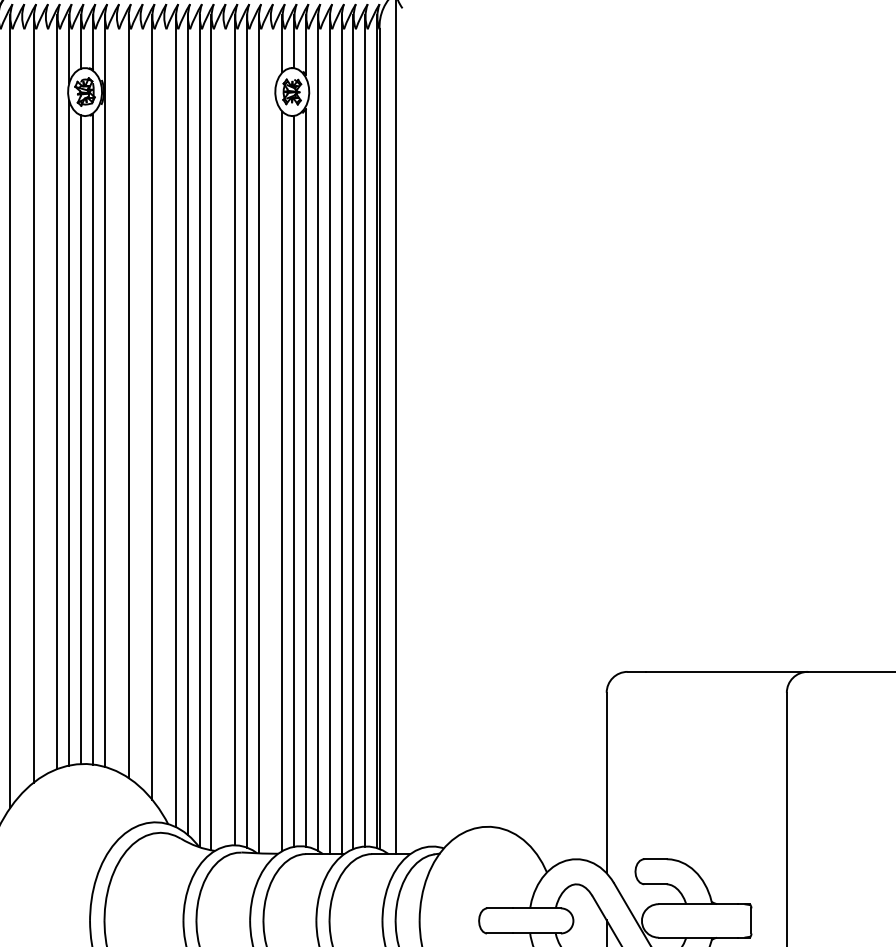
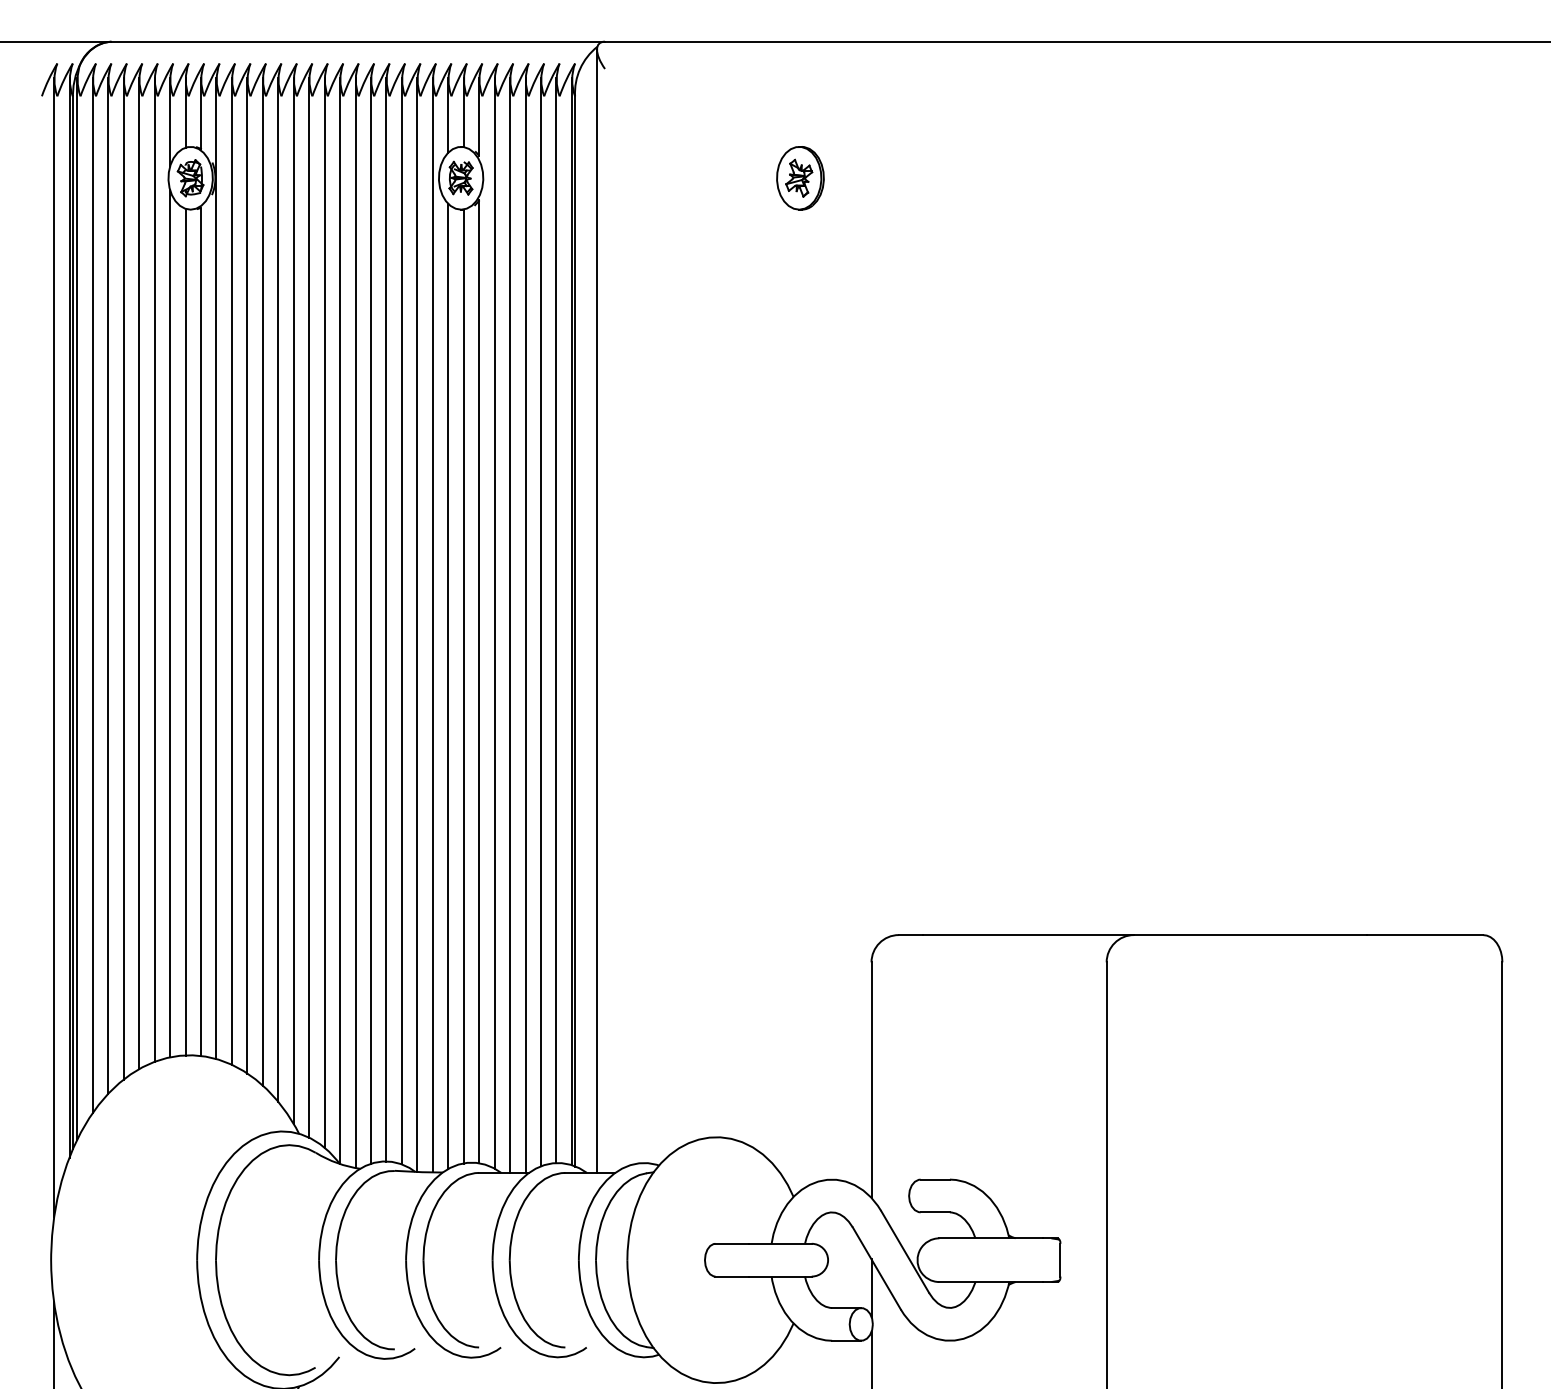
part: (552, 92) -> (800, 178), added
line: (116, 393) -> (231, 571), added
line: (45, 394) -> (139, 573), added
line: (140, 400) -> (262, 581), added
line: (22, 404) -> (108, 585), added
line: (163, 416) -> (293, 601), added
line: (223, 430) -> (371, 620), added
line: (270, 434) -> (432, 625), added

